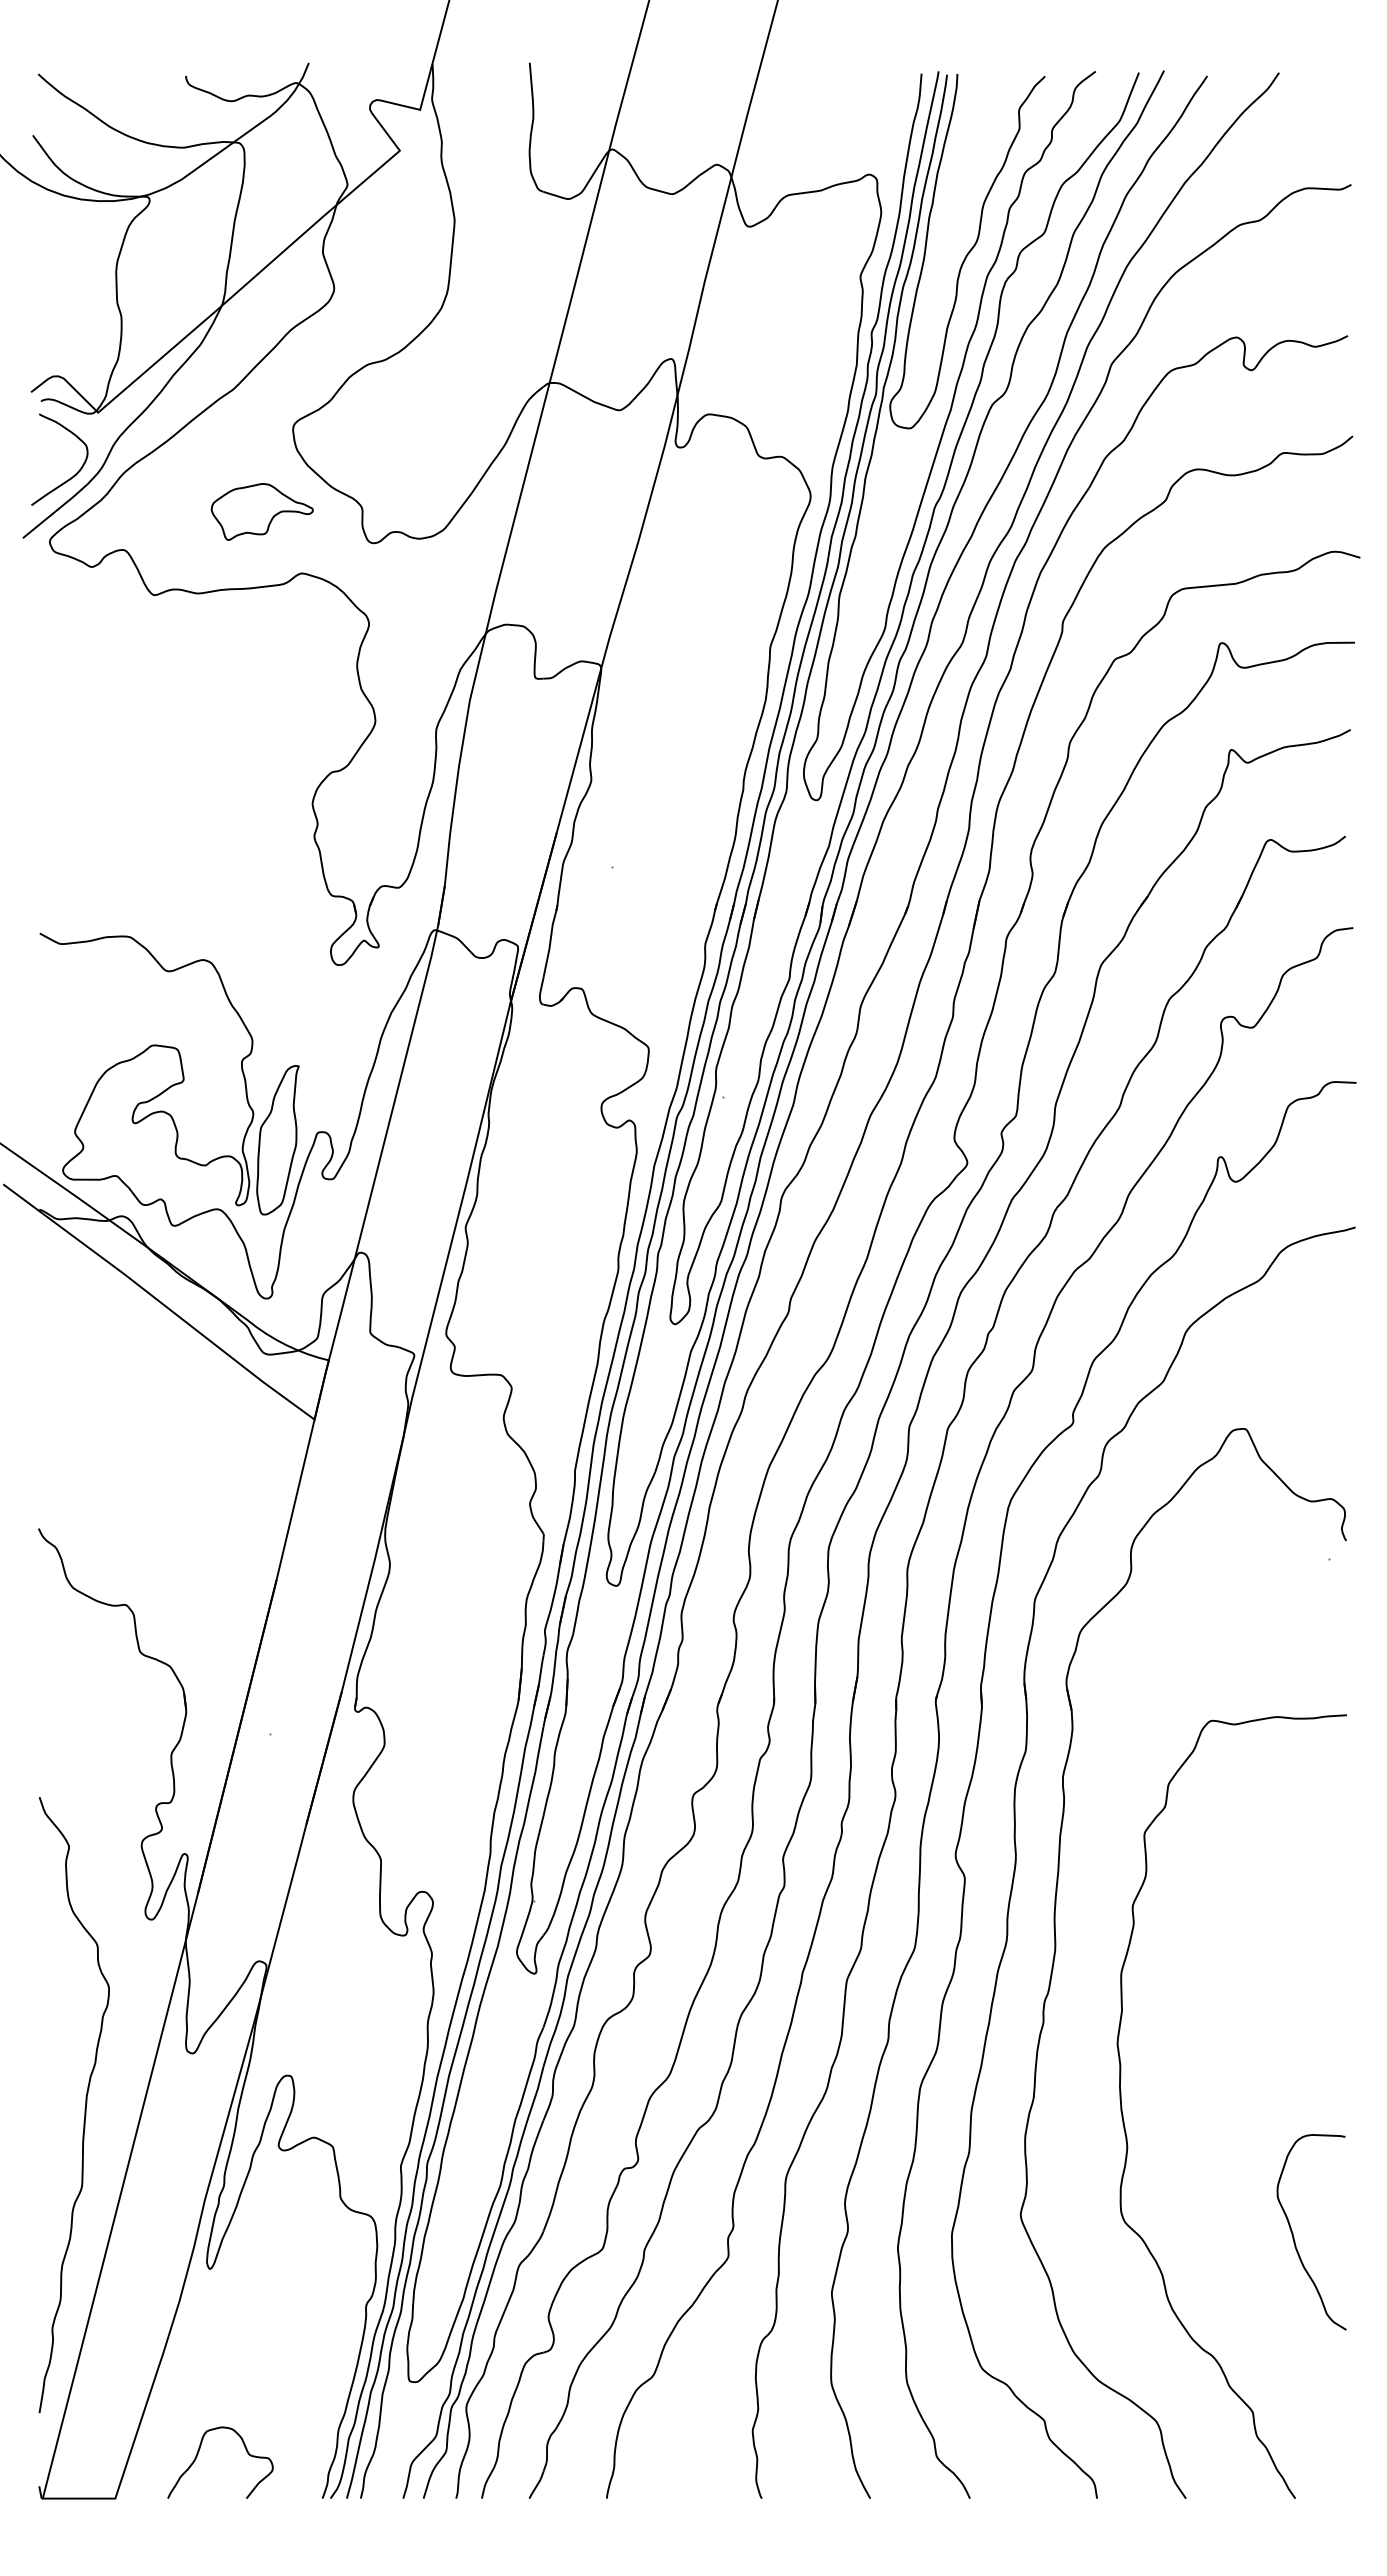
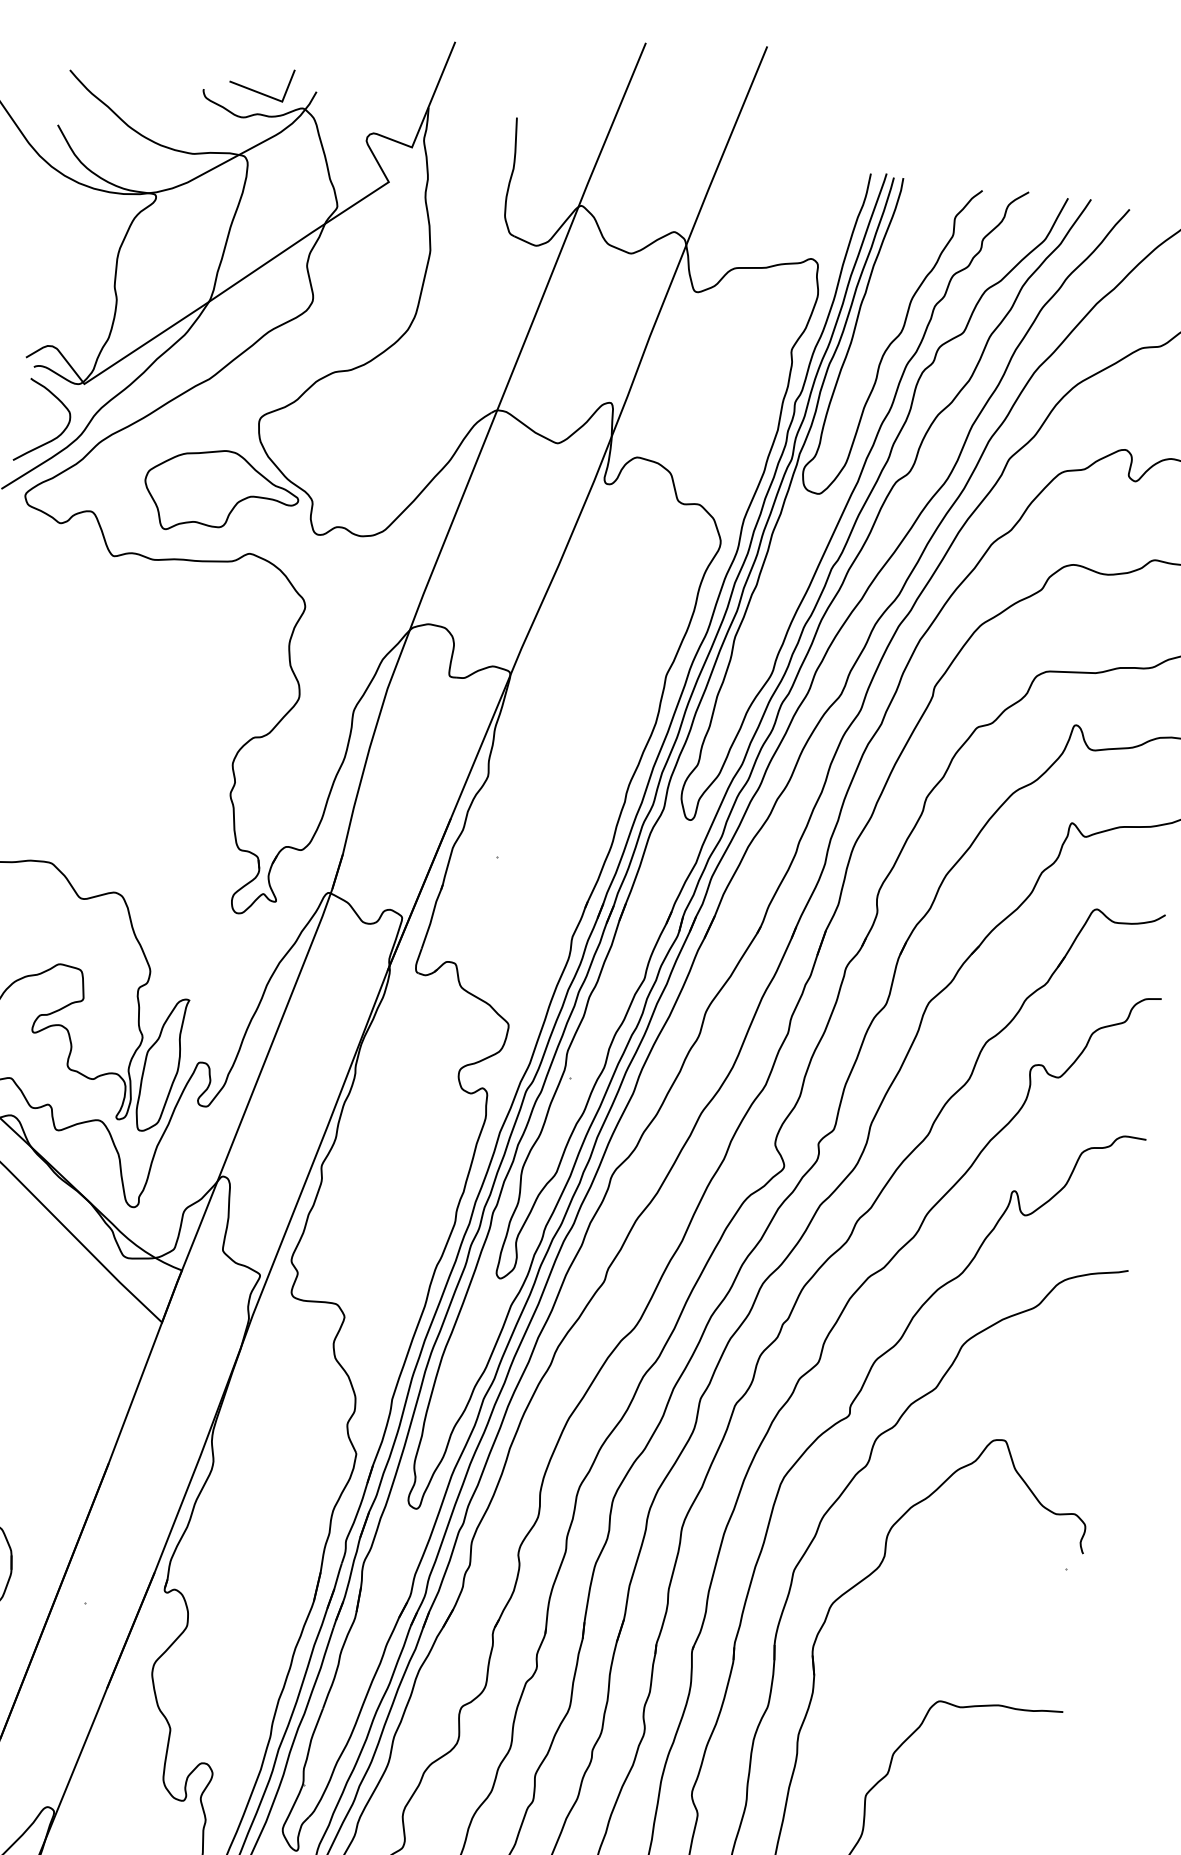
line: (244, 70) -> (257, 91), added
part: (262, 511) -> (221, 492), size x1.67

